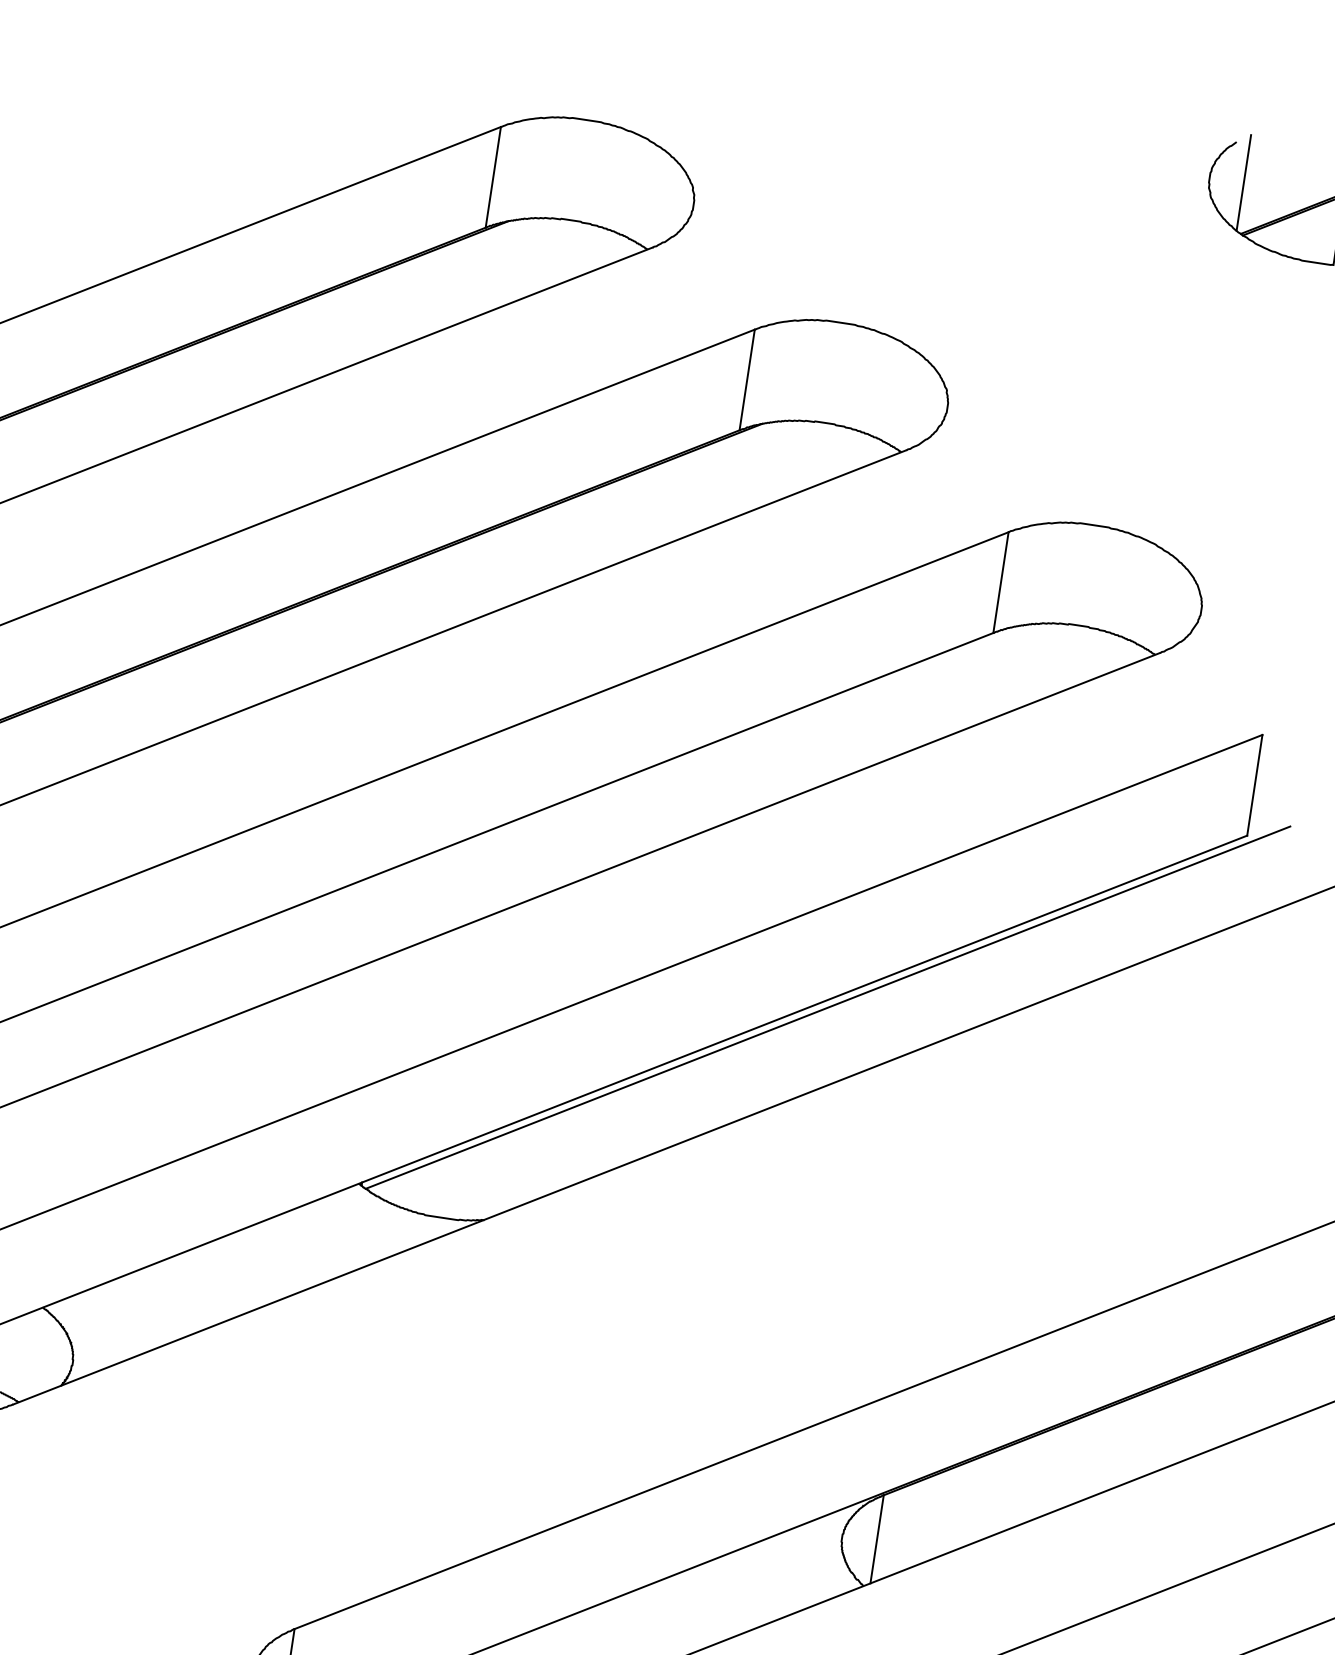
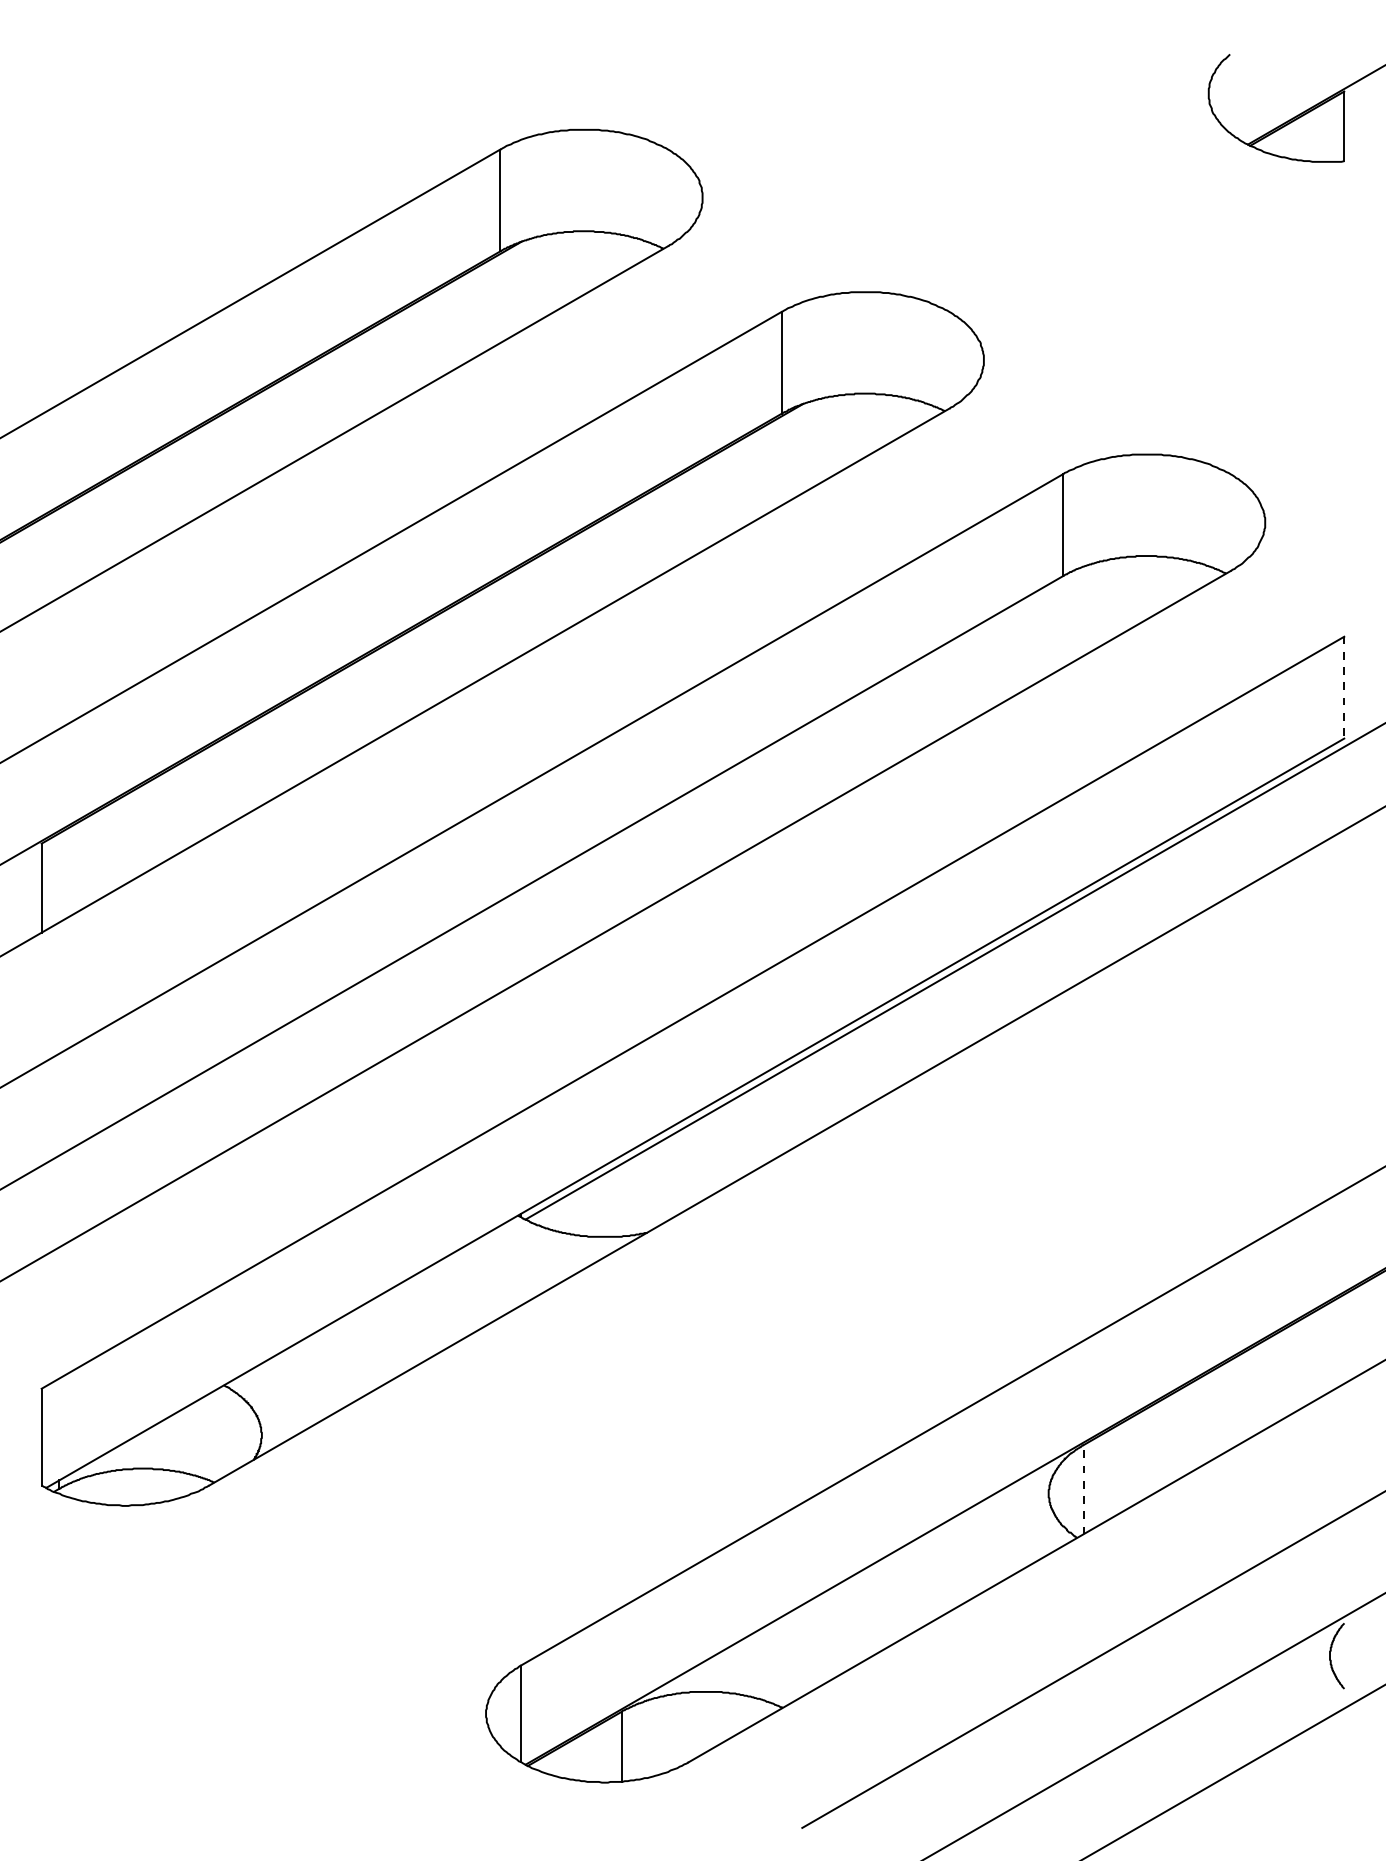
line: (1244, 182) -> (1243, 93), removed
line: (1255, 785) -> (1344, 687), solid -> dashed
line: (877, 1539) -> (1083, 1489), solid -> dashed

